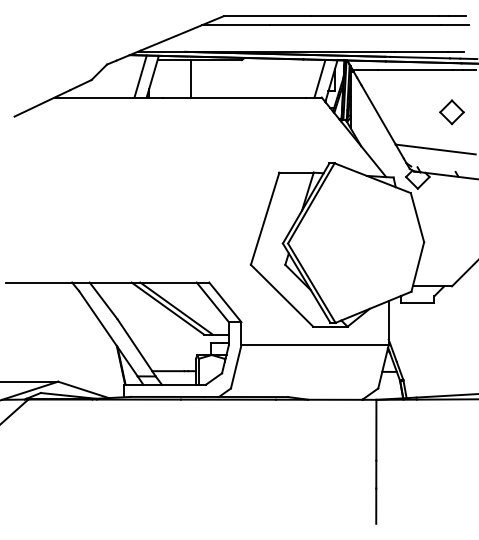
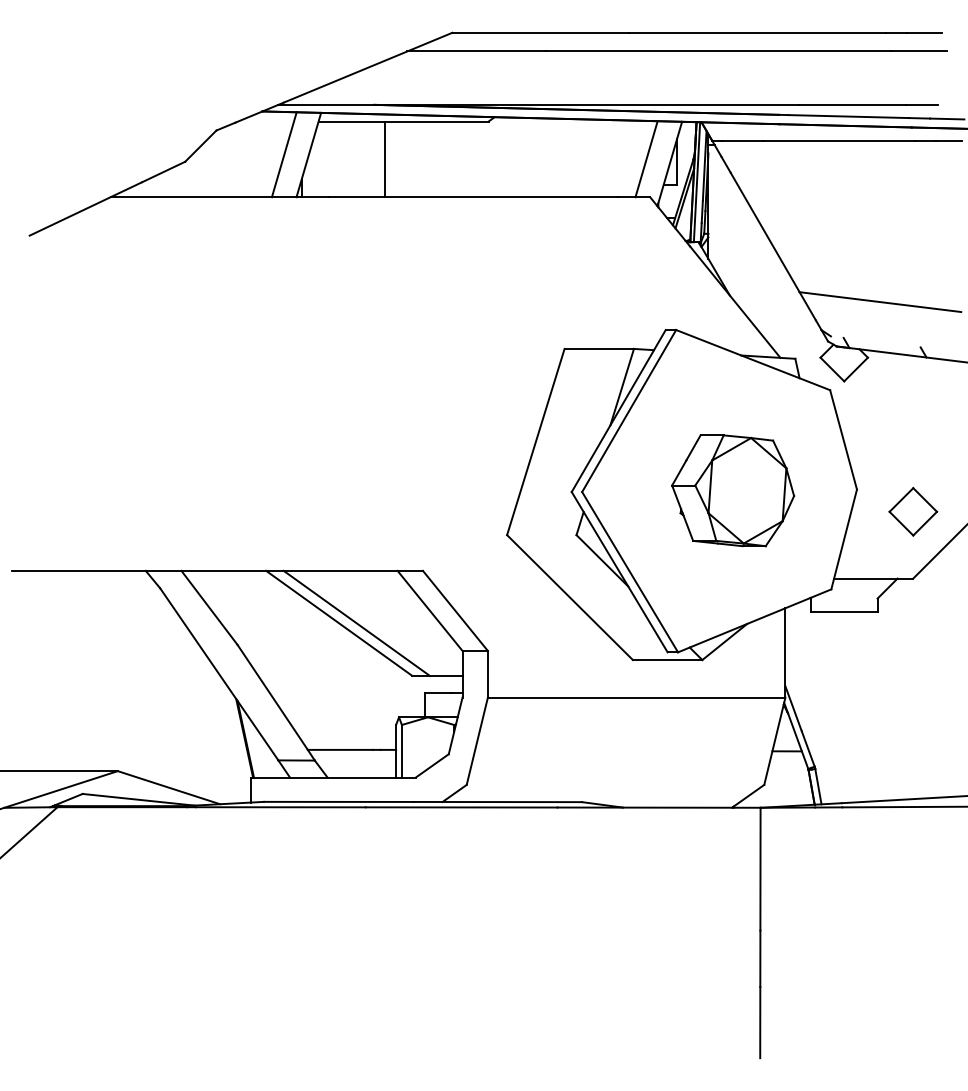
part: (451, 112) -> (912, 512), moved
part: (362, 242) -> (732, 489), added

